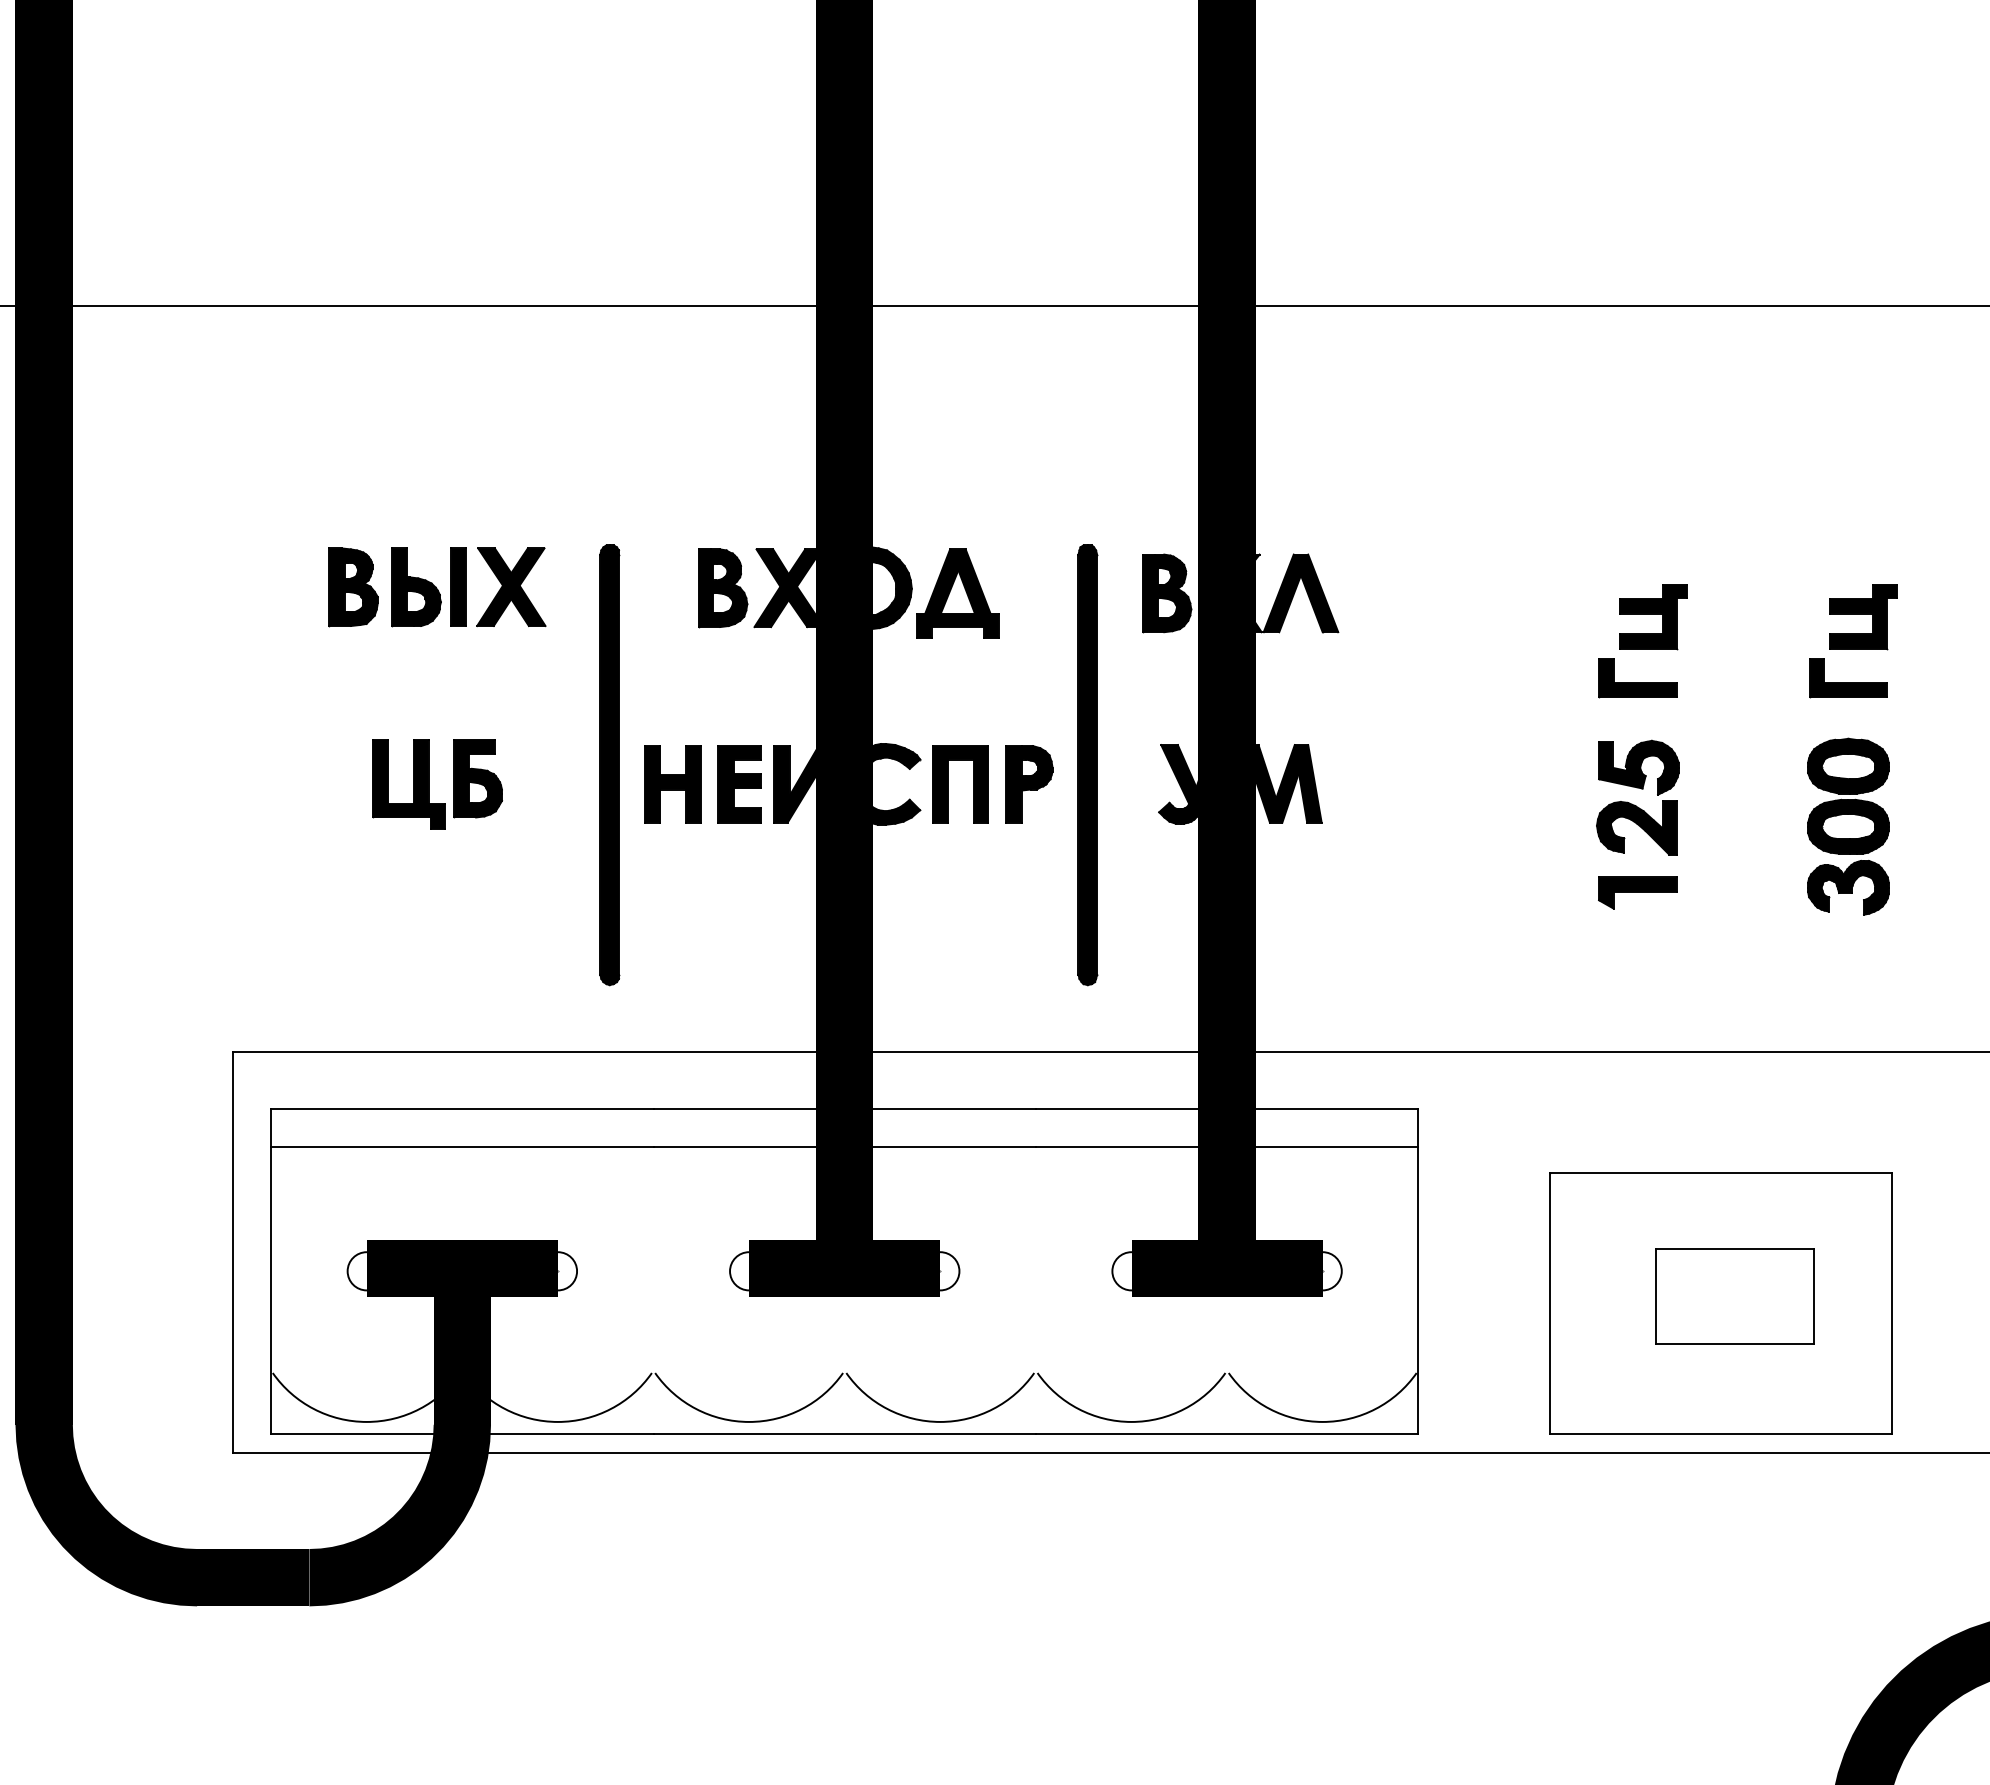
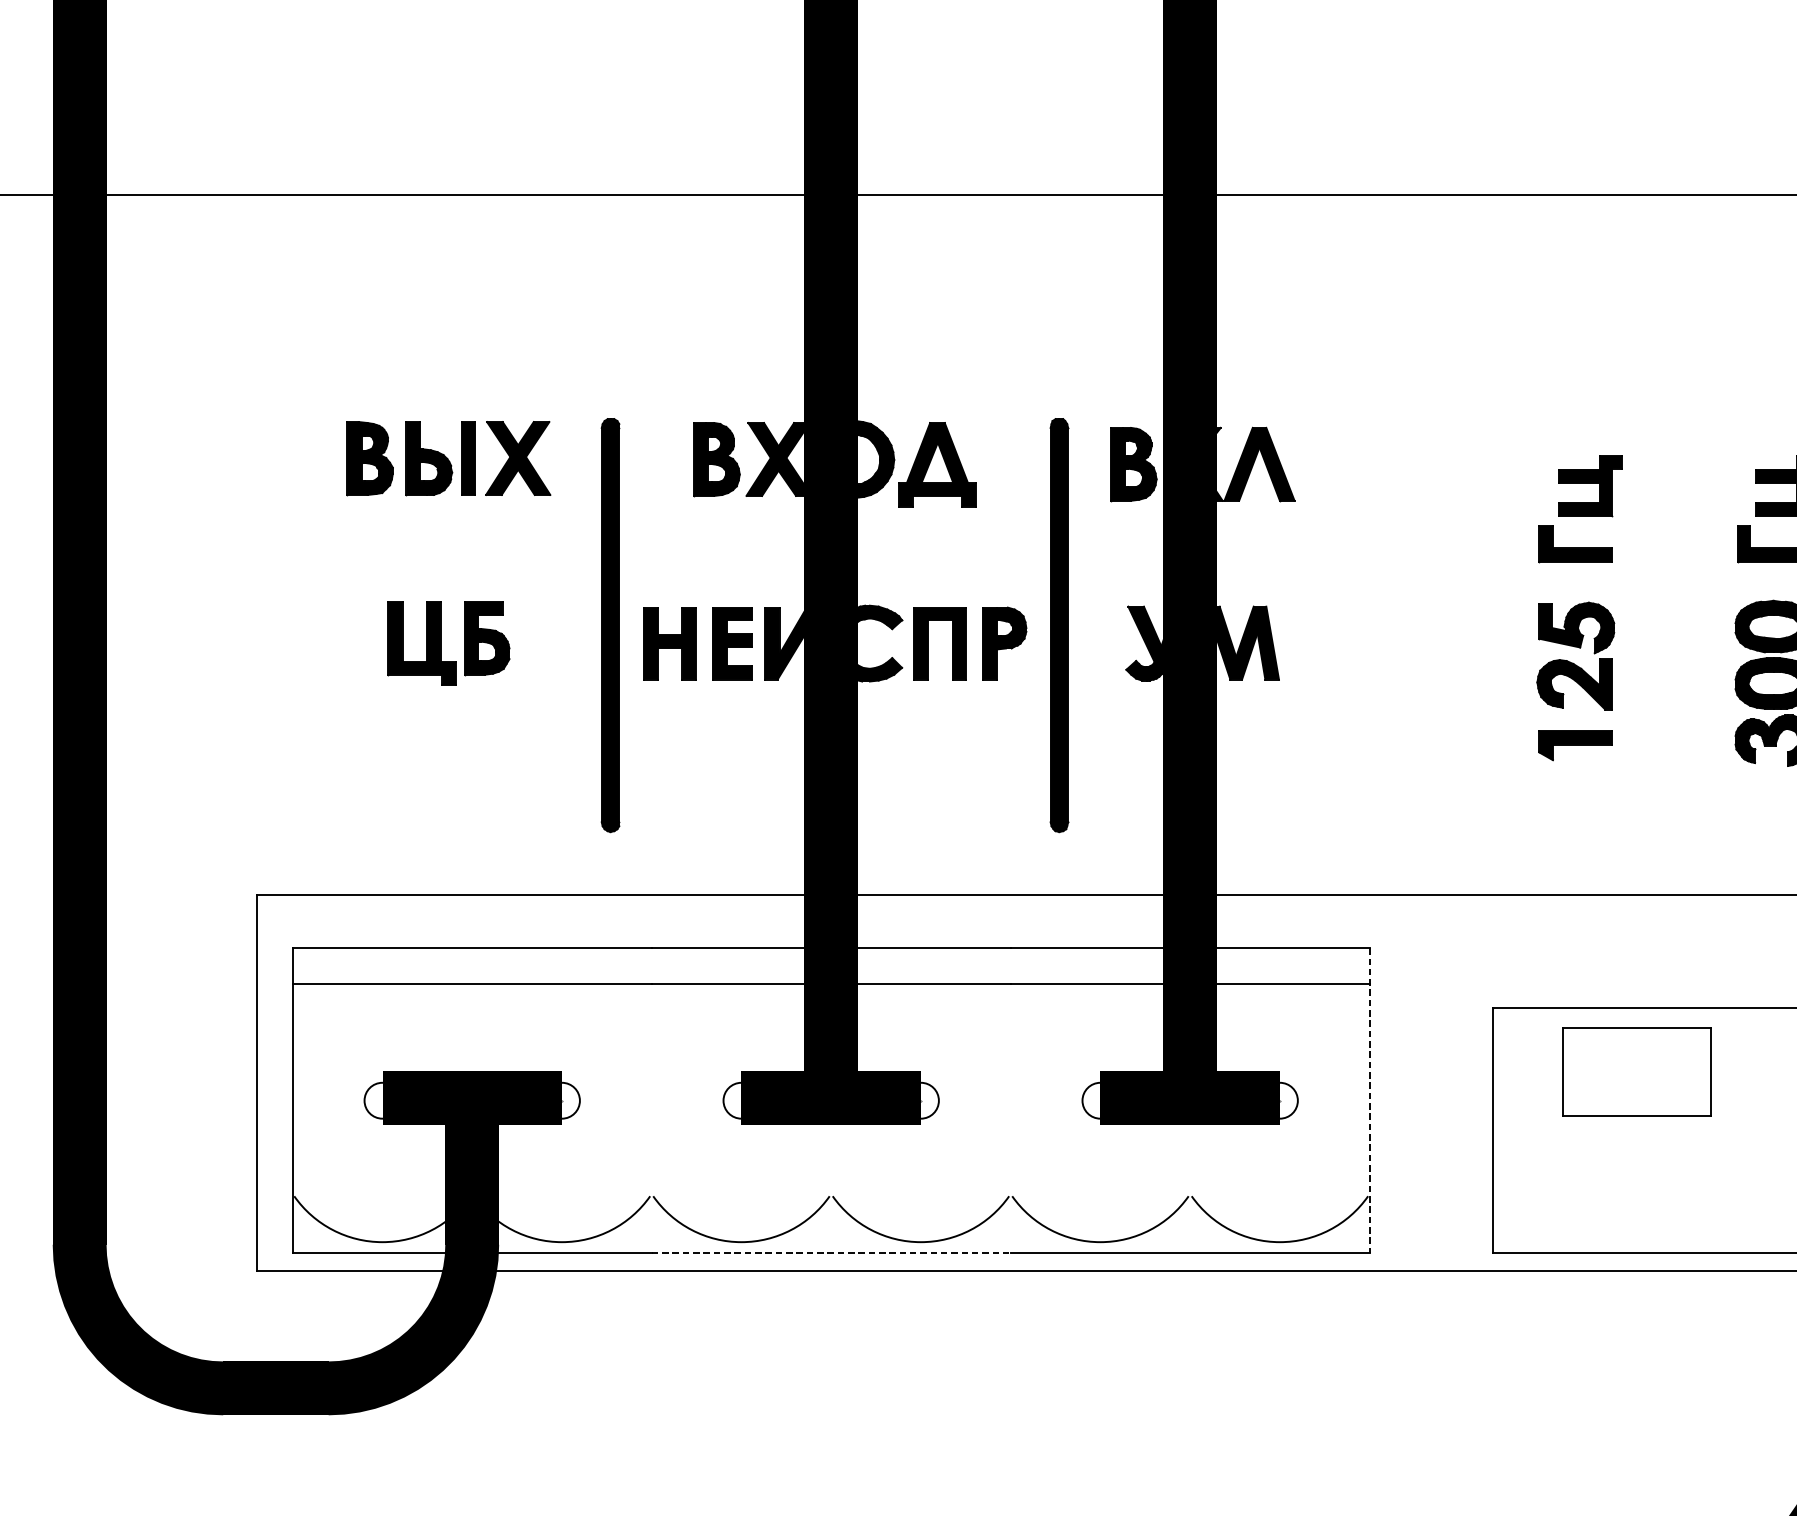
line: (1418, 1271) -> (1369, 1100), solid -> dashed
part: (1734, 1296) -> (1636, 1071), moved
line: (845, 1433) -> (831, 1253), solid -> dashed

